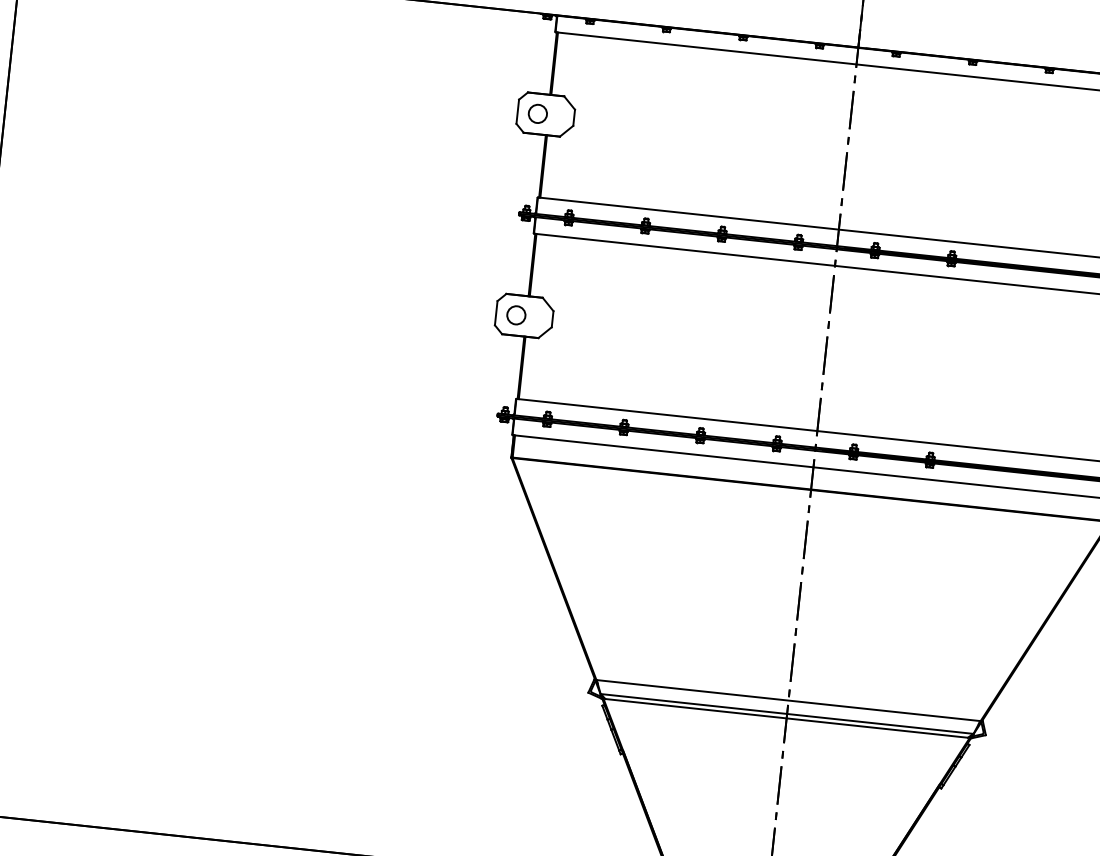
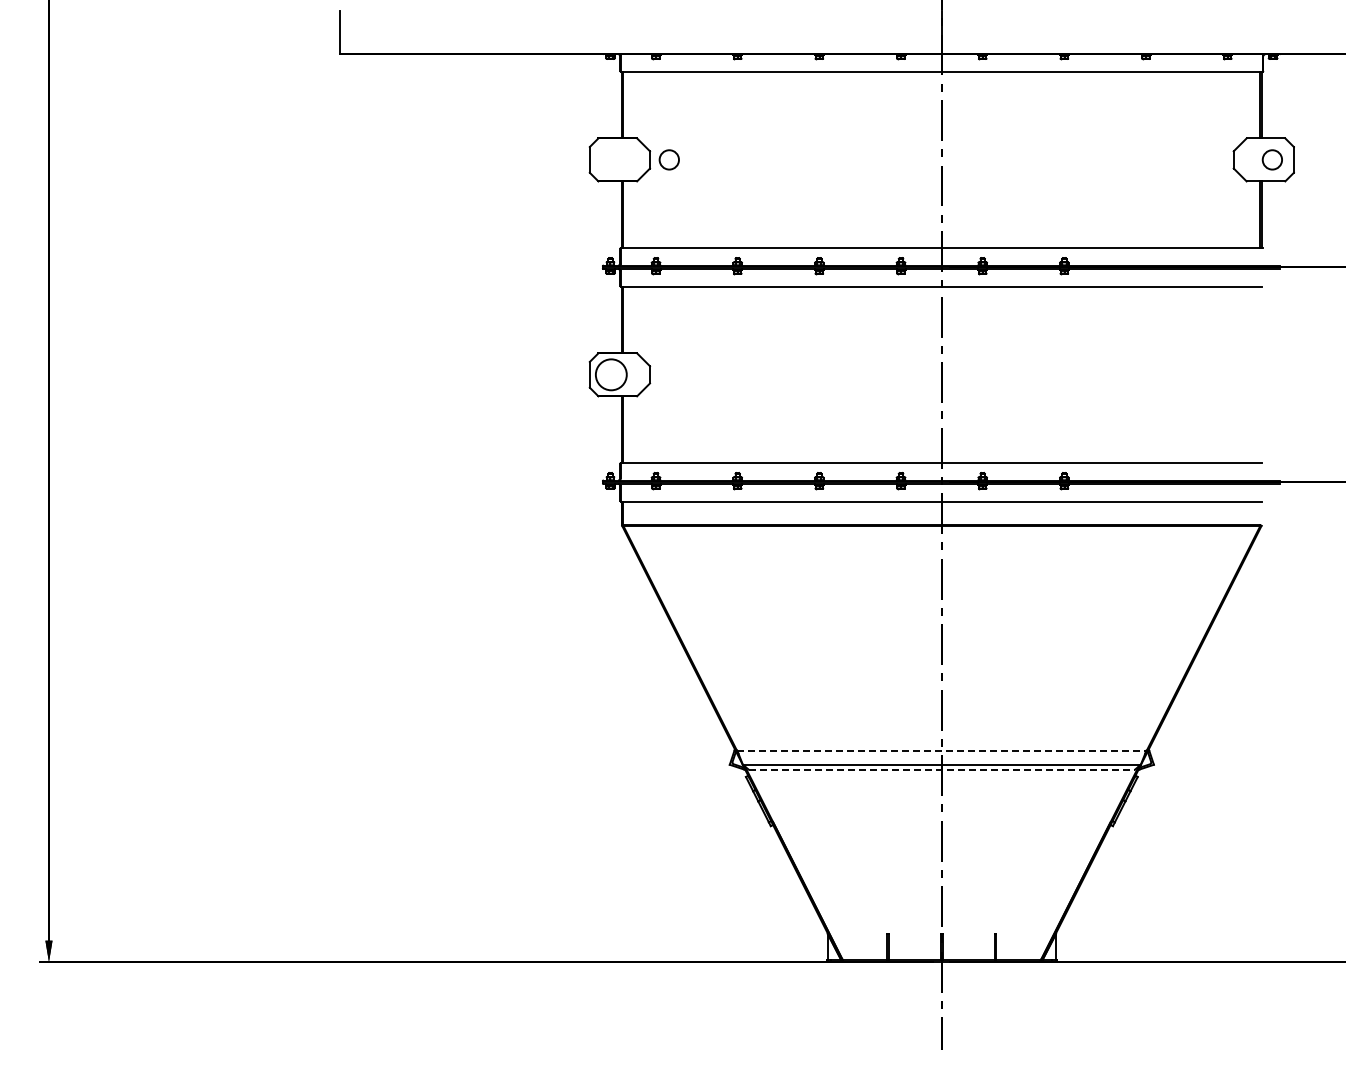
circle: (537, 113) -> (668, 159), moved
circle: (516, 315) -> (611, 374), size x1.6
line: (788, 700) -> (941, 750), solid -> dashed
line: (787, 718) -> (942, 769), solid -> dashed

